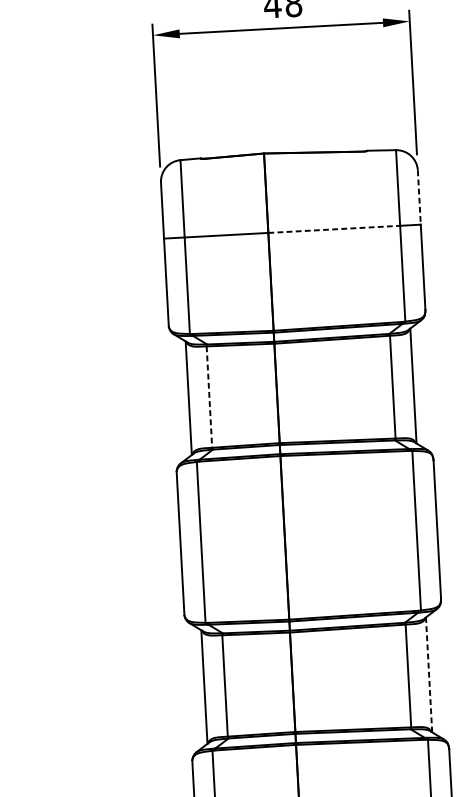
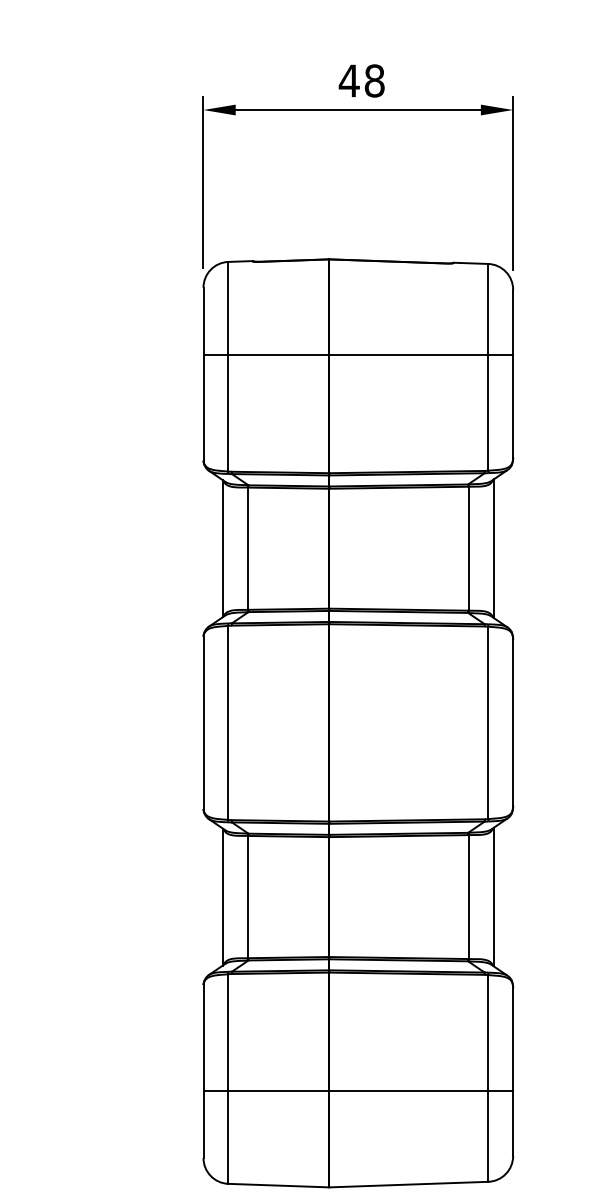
line: (419, 197) -> (513, 322), dashed -> solid
line: (334, 229) -> (409, 355), dashed -> solid
line: (209, 397) -> (247, 549), dashed -> solid
line: (428, 674) -> (493, 896), dashed -> solid

